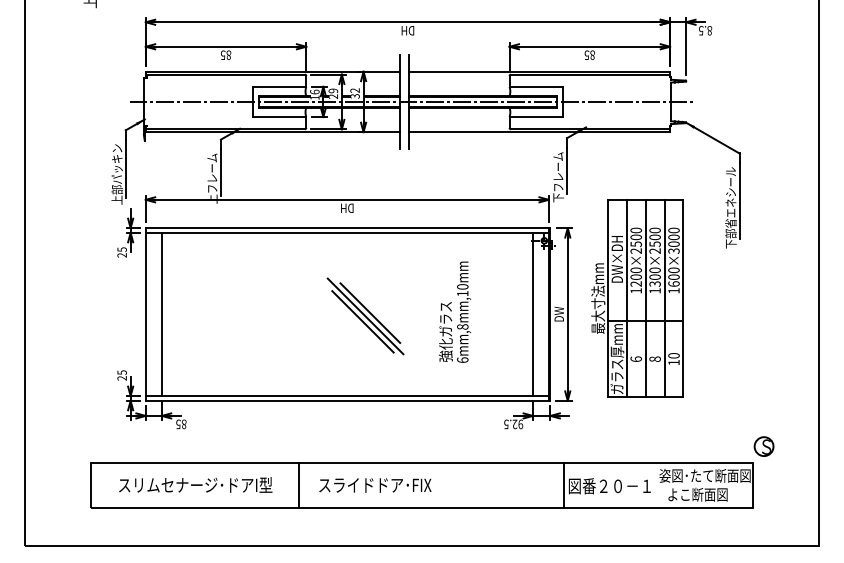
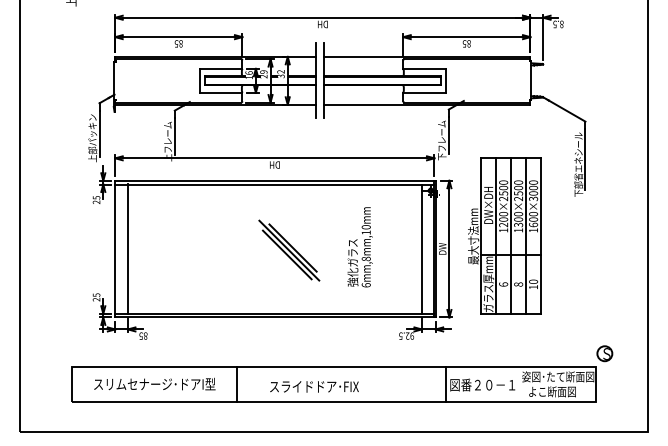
line: (411, 101) -> (325, 80), removed
text: (375, 485) -> (314, 386), moved

